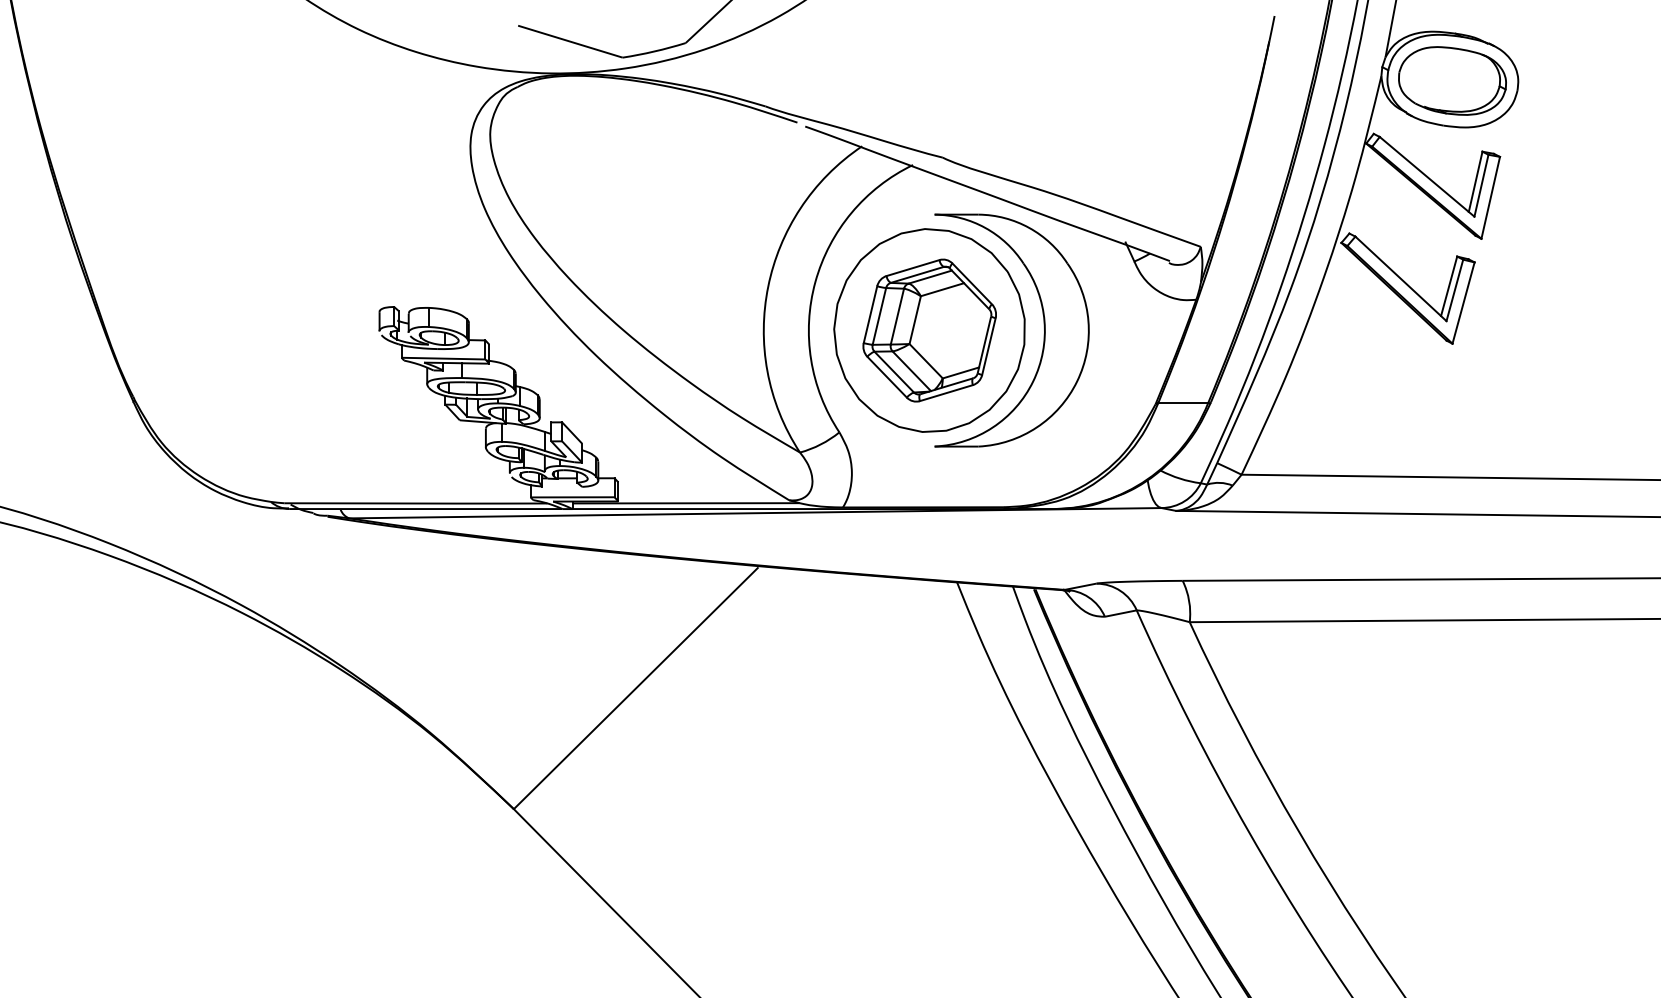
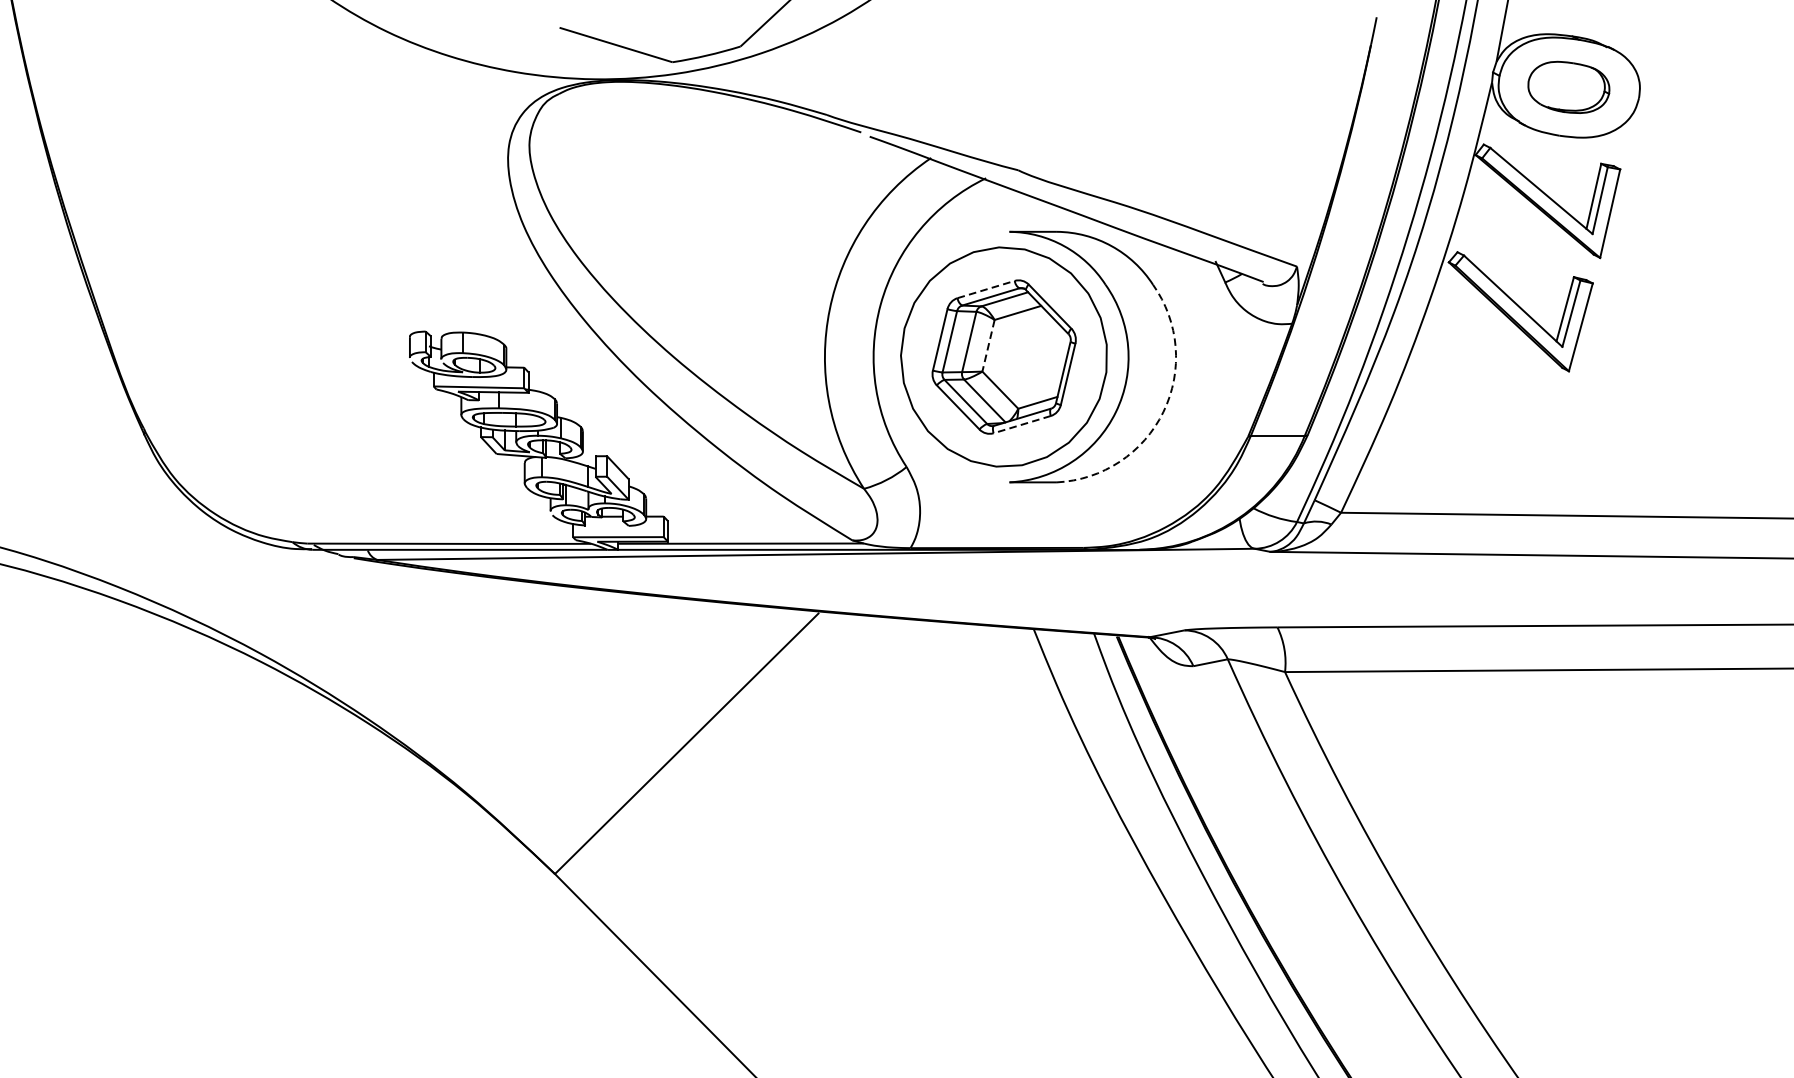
part: (1452, 80) -> (1568, 86), size x0.7
line: (913, 268) -> (986, 290), solid -> dashed
line: (915, 320) -> (988, 346), solid -> dashed
arc: (1077, 381) -> (1163, 412), solid -> dashed
line: (946, 393) -> (1022, 425), solid -> dashed

